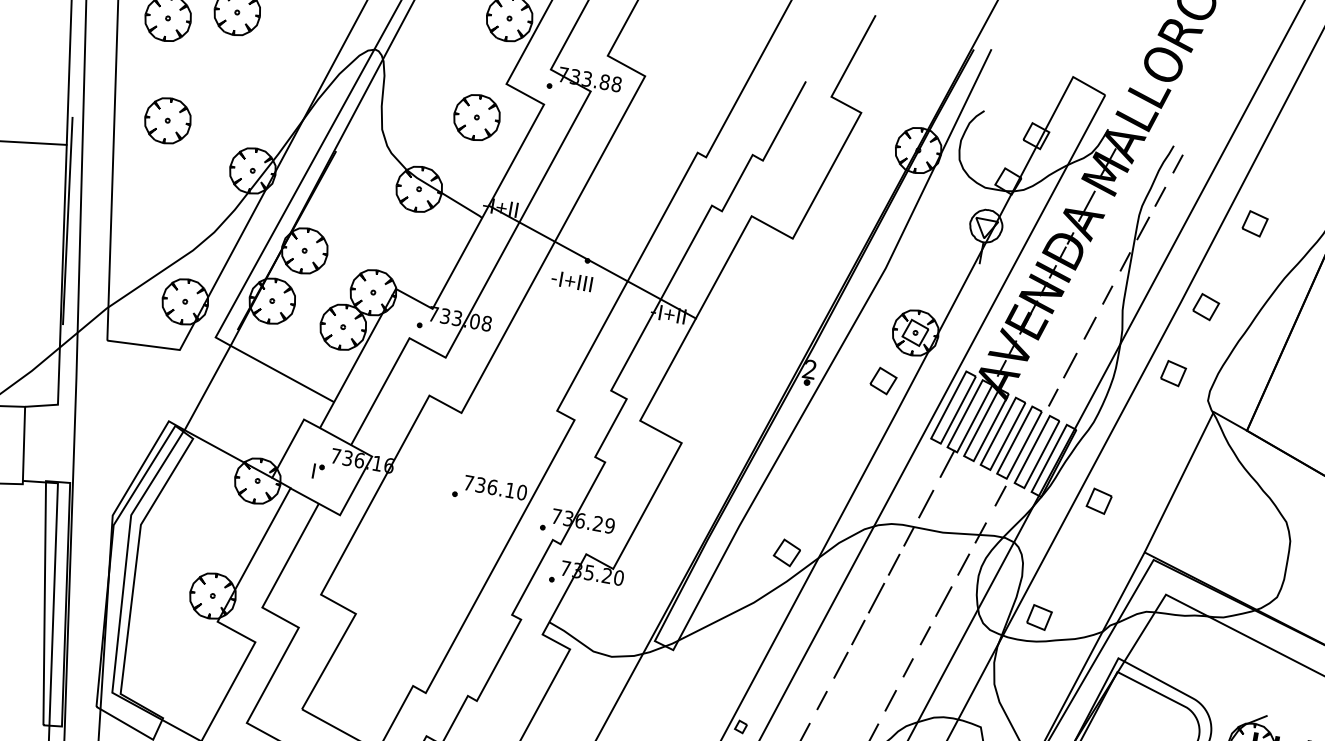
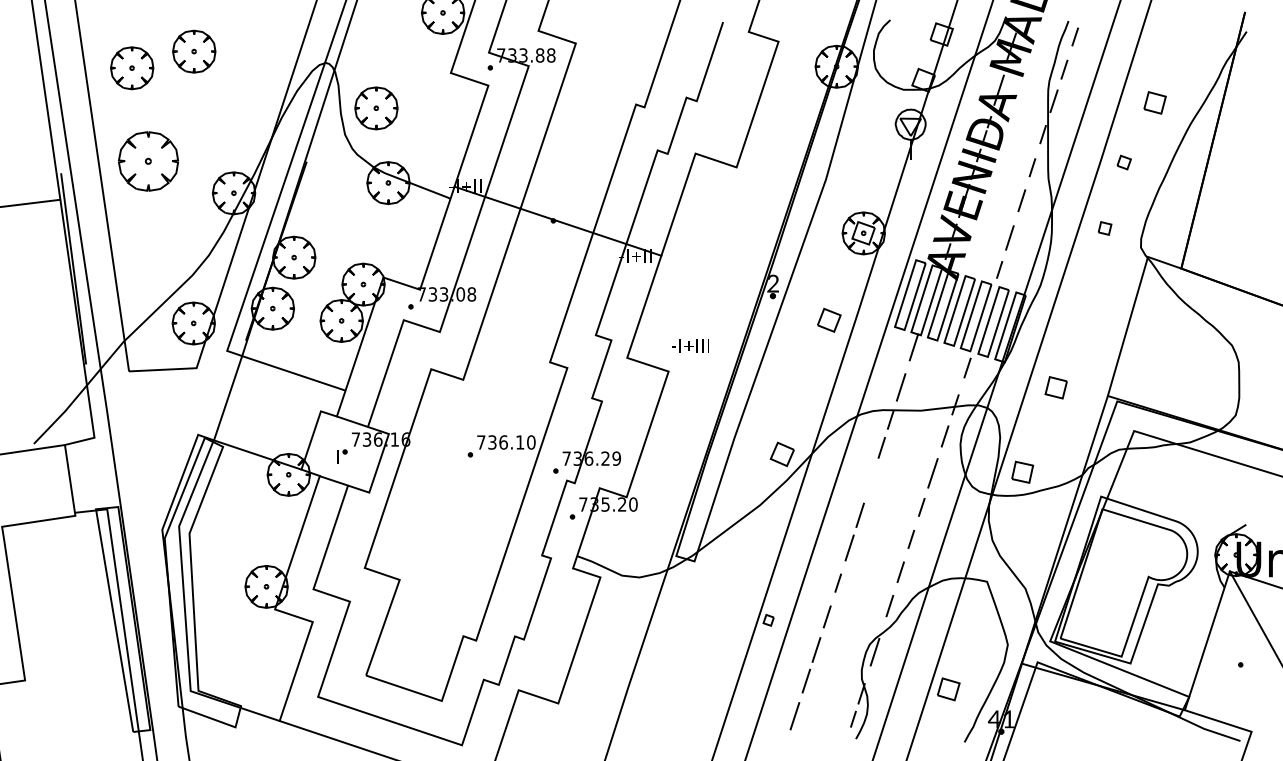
part: (477, 117) -> (376, 108), moved
part: (167, 120) -> (148, 161), size x1.4
part: (1254, 223) -> (1154, 102), moved
text: (572, 280) -> (690, 345), moved
part: (1206, 307) -> (1124, 162), size x0.6
part: (1172, 373) -> (1104, 228), size x0.6
part: (883, 380) -> (829, 319), moved
part: (1098, 500) -> (1055, 387), moved
line: (875, 597) -> (870, 480), removed

